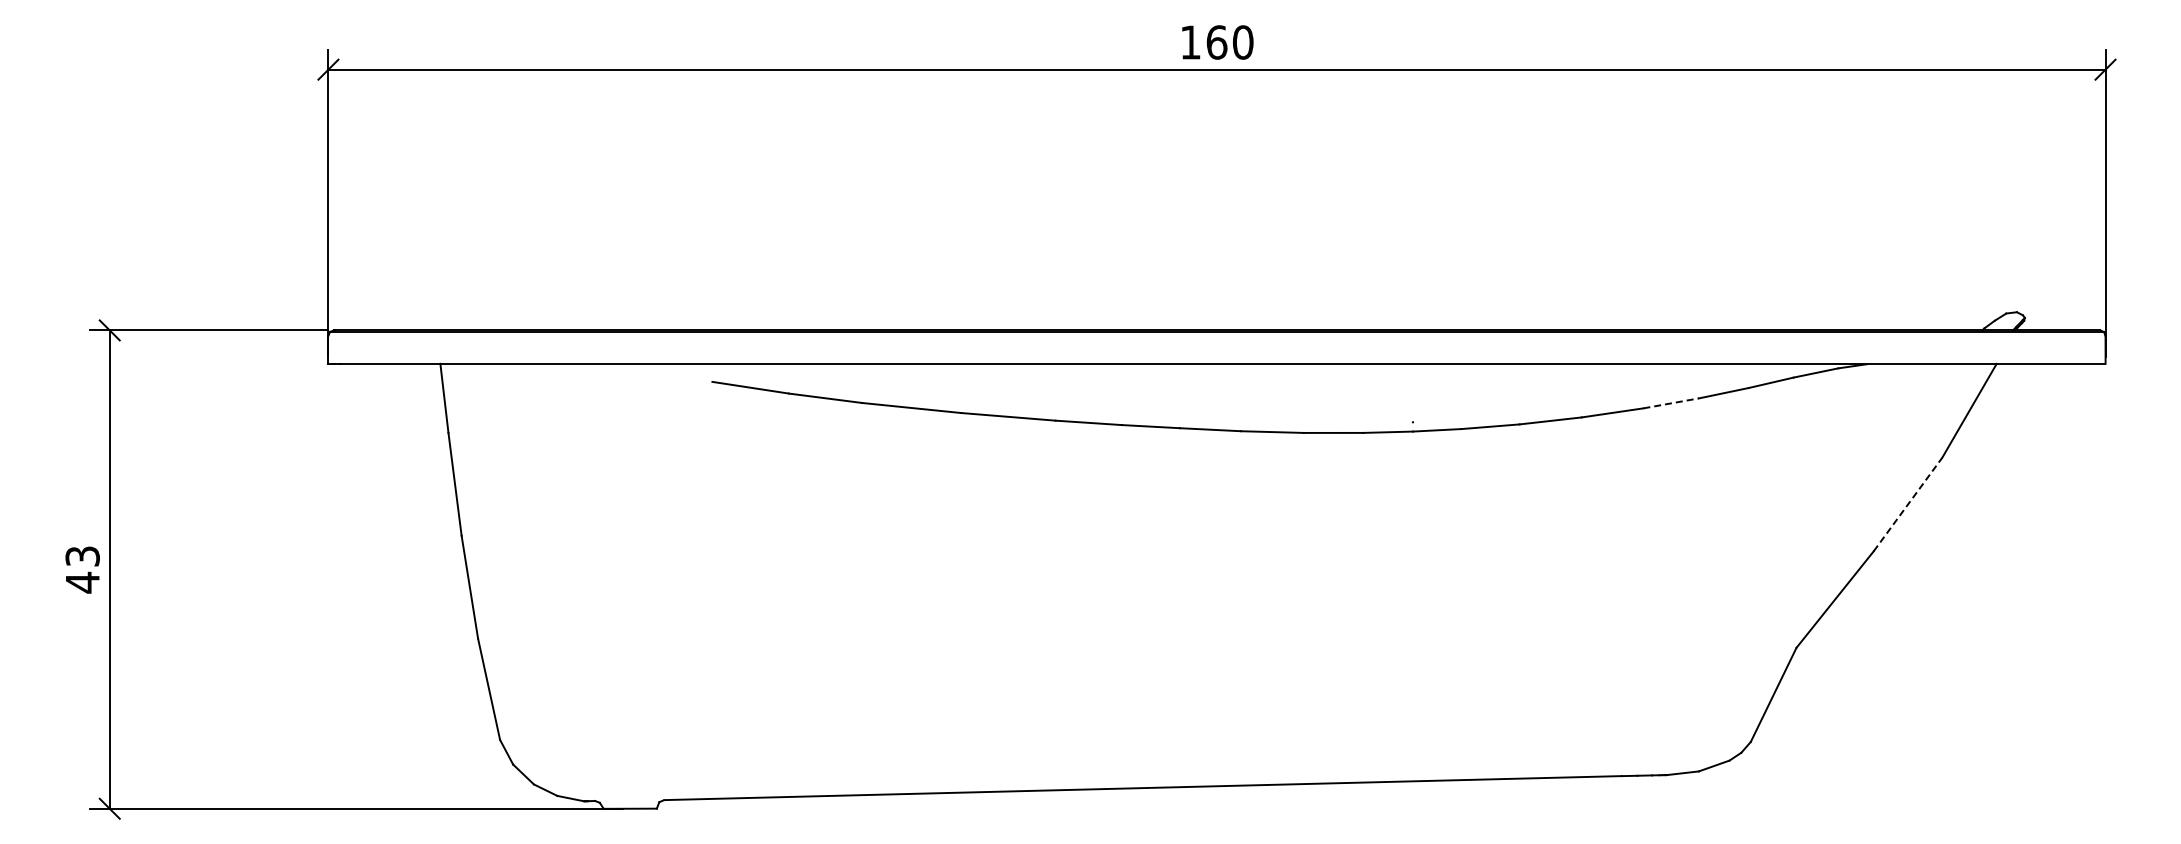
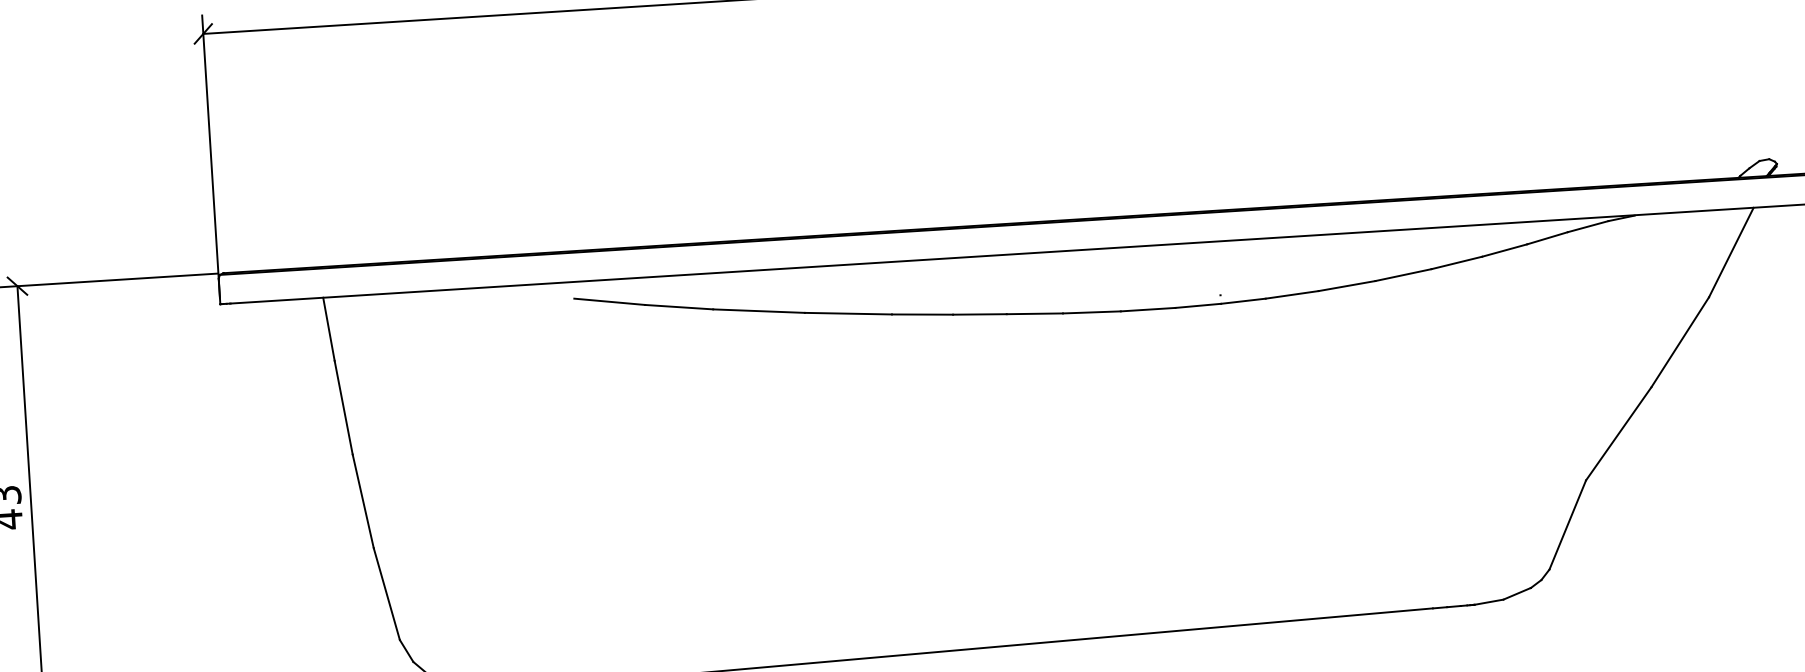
line: (1671, 403) -> (1457, 263), dashed -> solid
line: (1908, 504) -> (1680, 342), dashed -> solid

